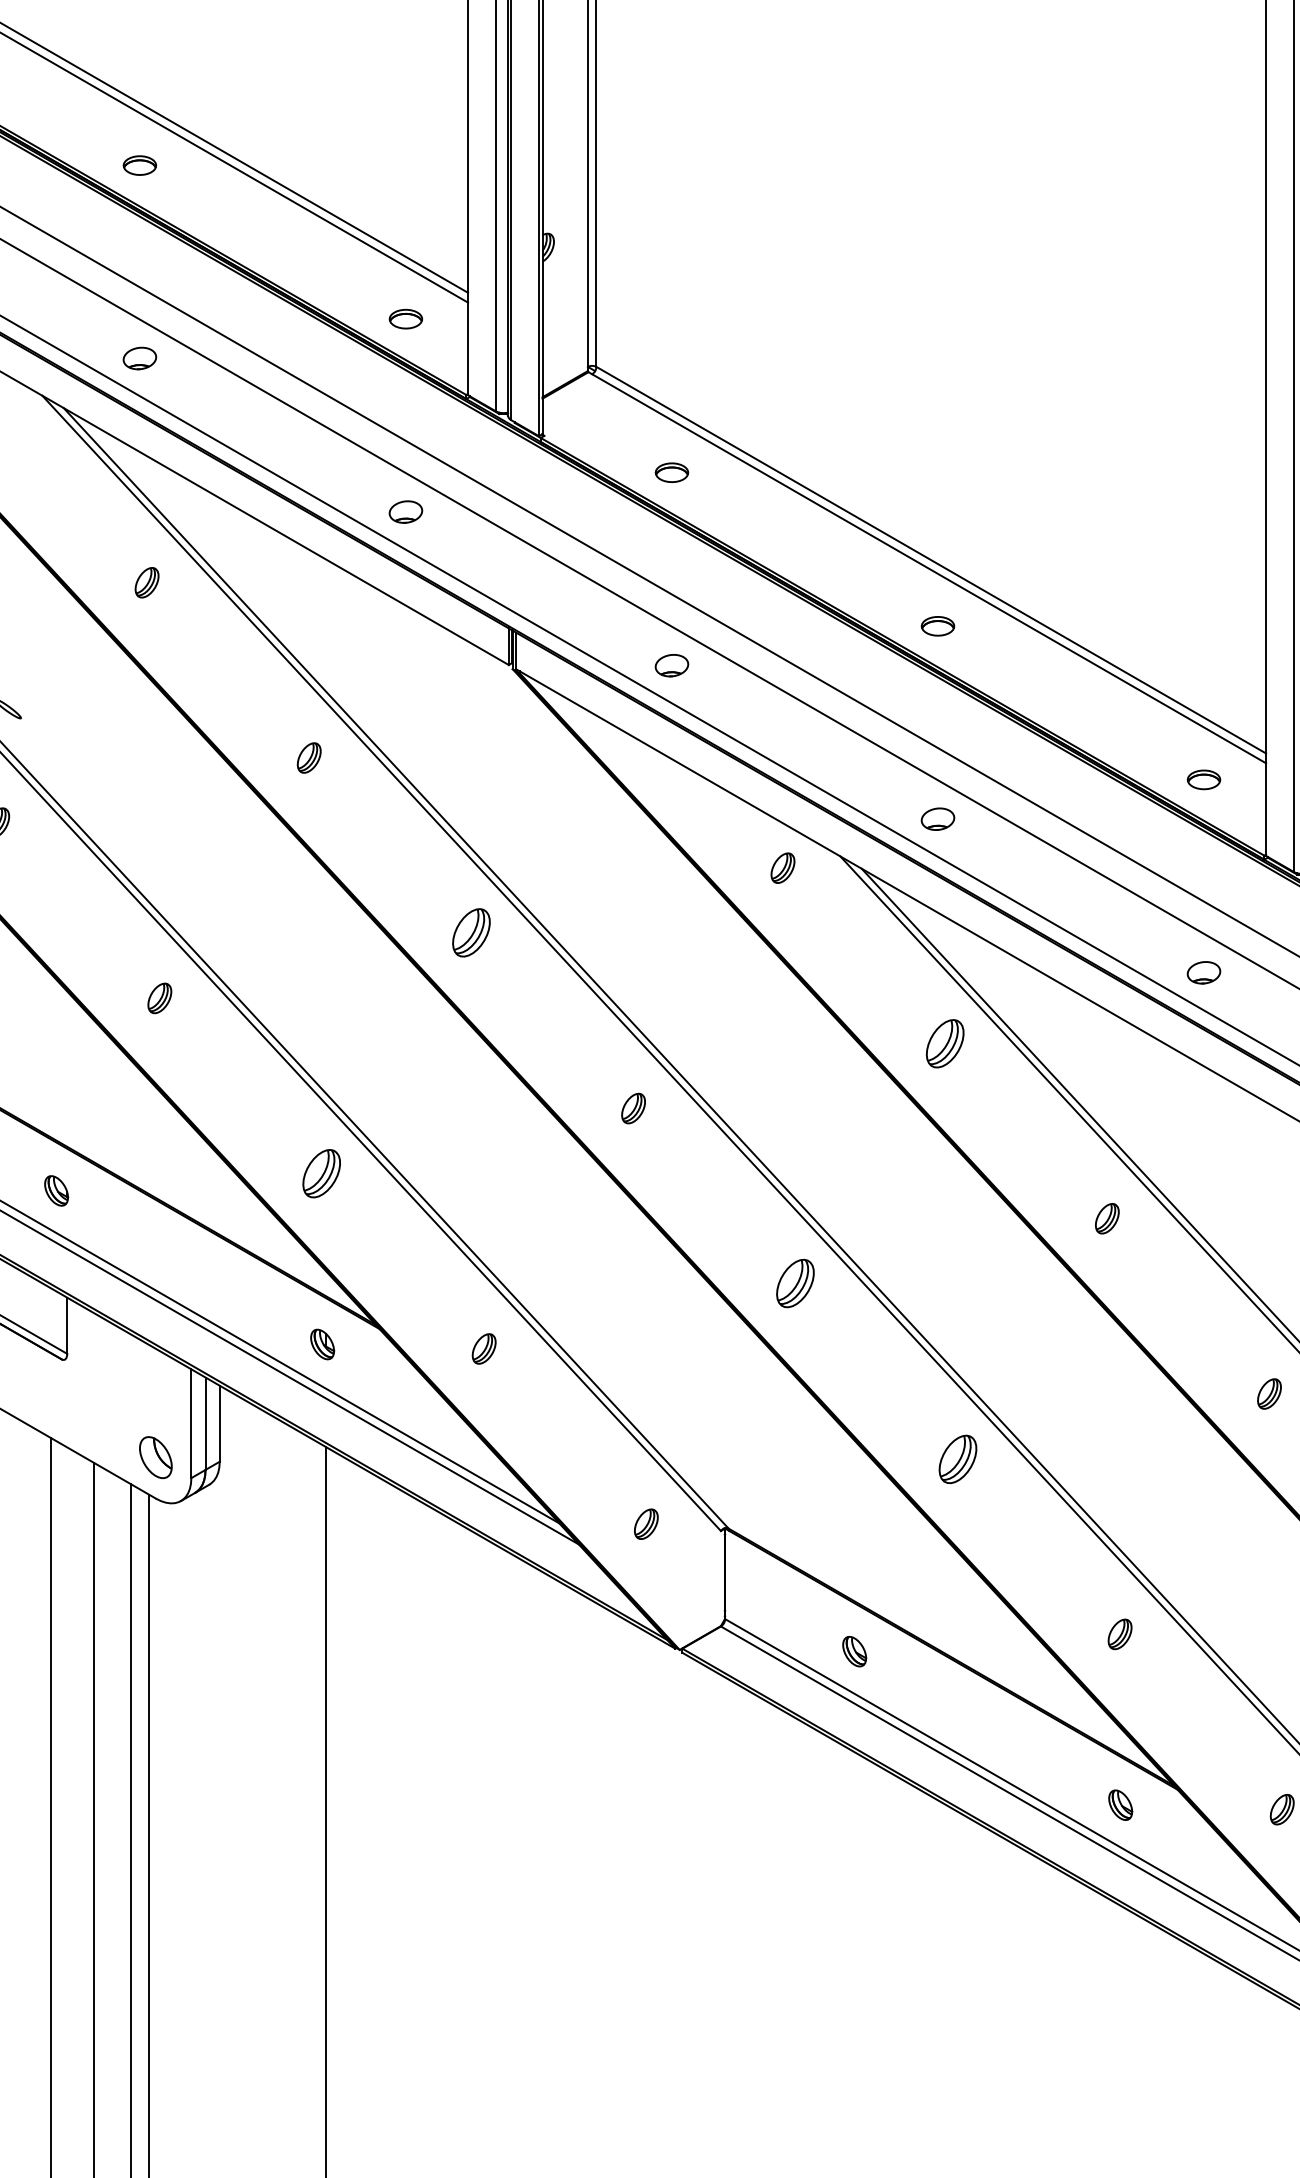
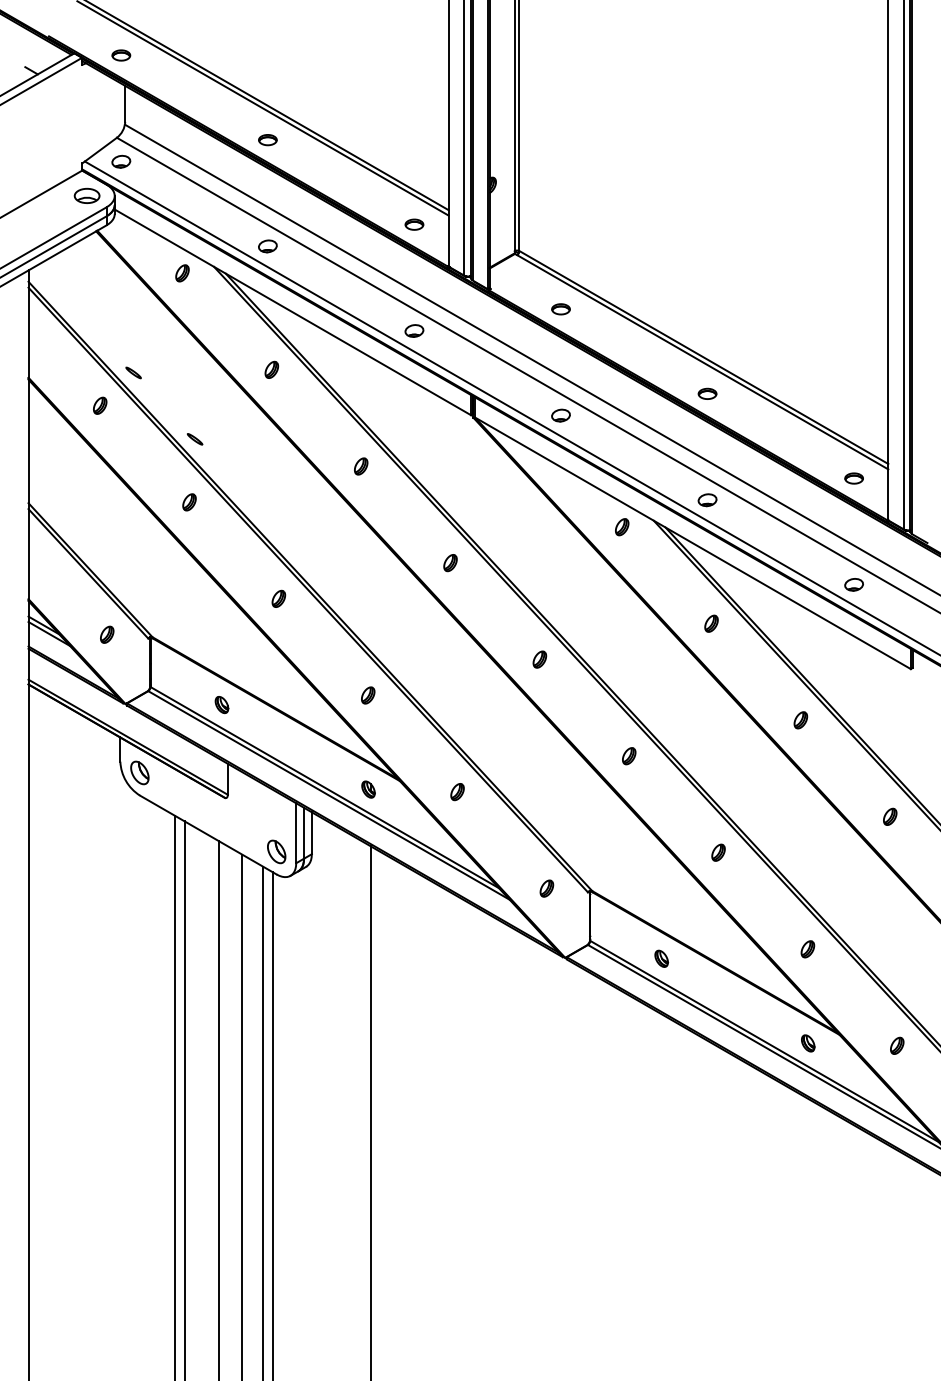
part: (471, 934) -> (450, 563), size x0.62
part: (945, 1042) -> (711, 623), size x0.62
part: (322, 1173) -> (368, 695), size x0.62
part: (796, 1284) -> (629, 756), size x0.62
part: (957, 1458) -> (718, 852), size x0.62

